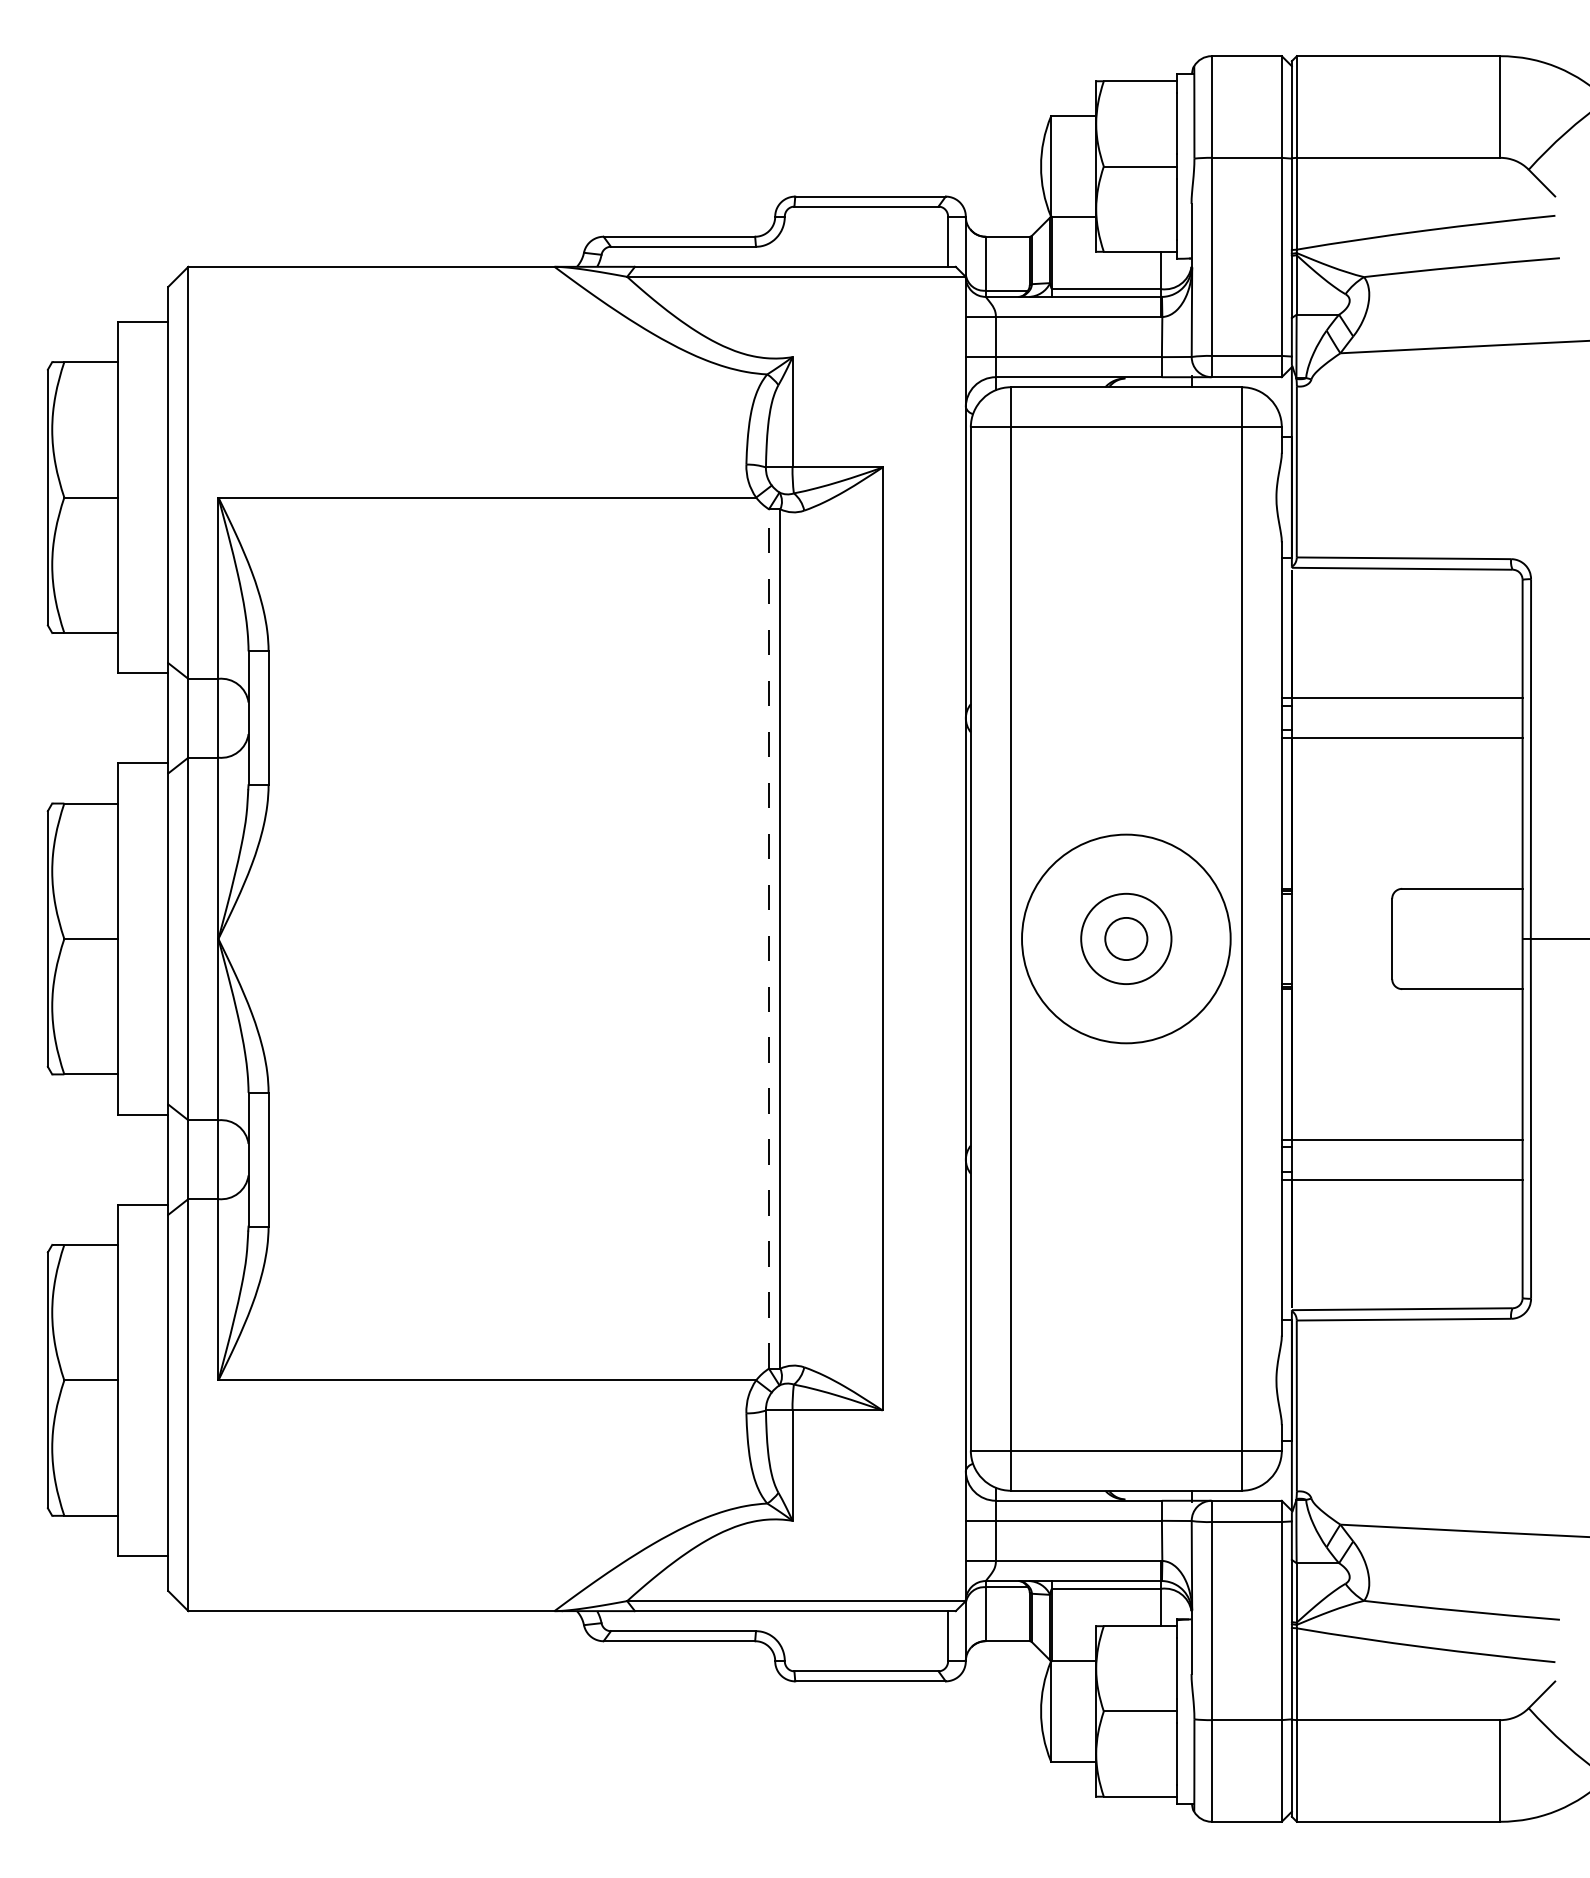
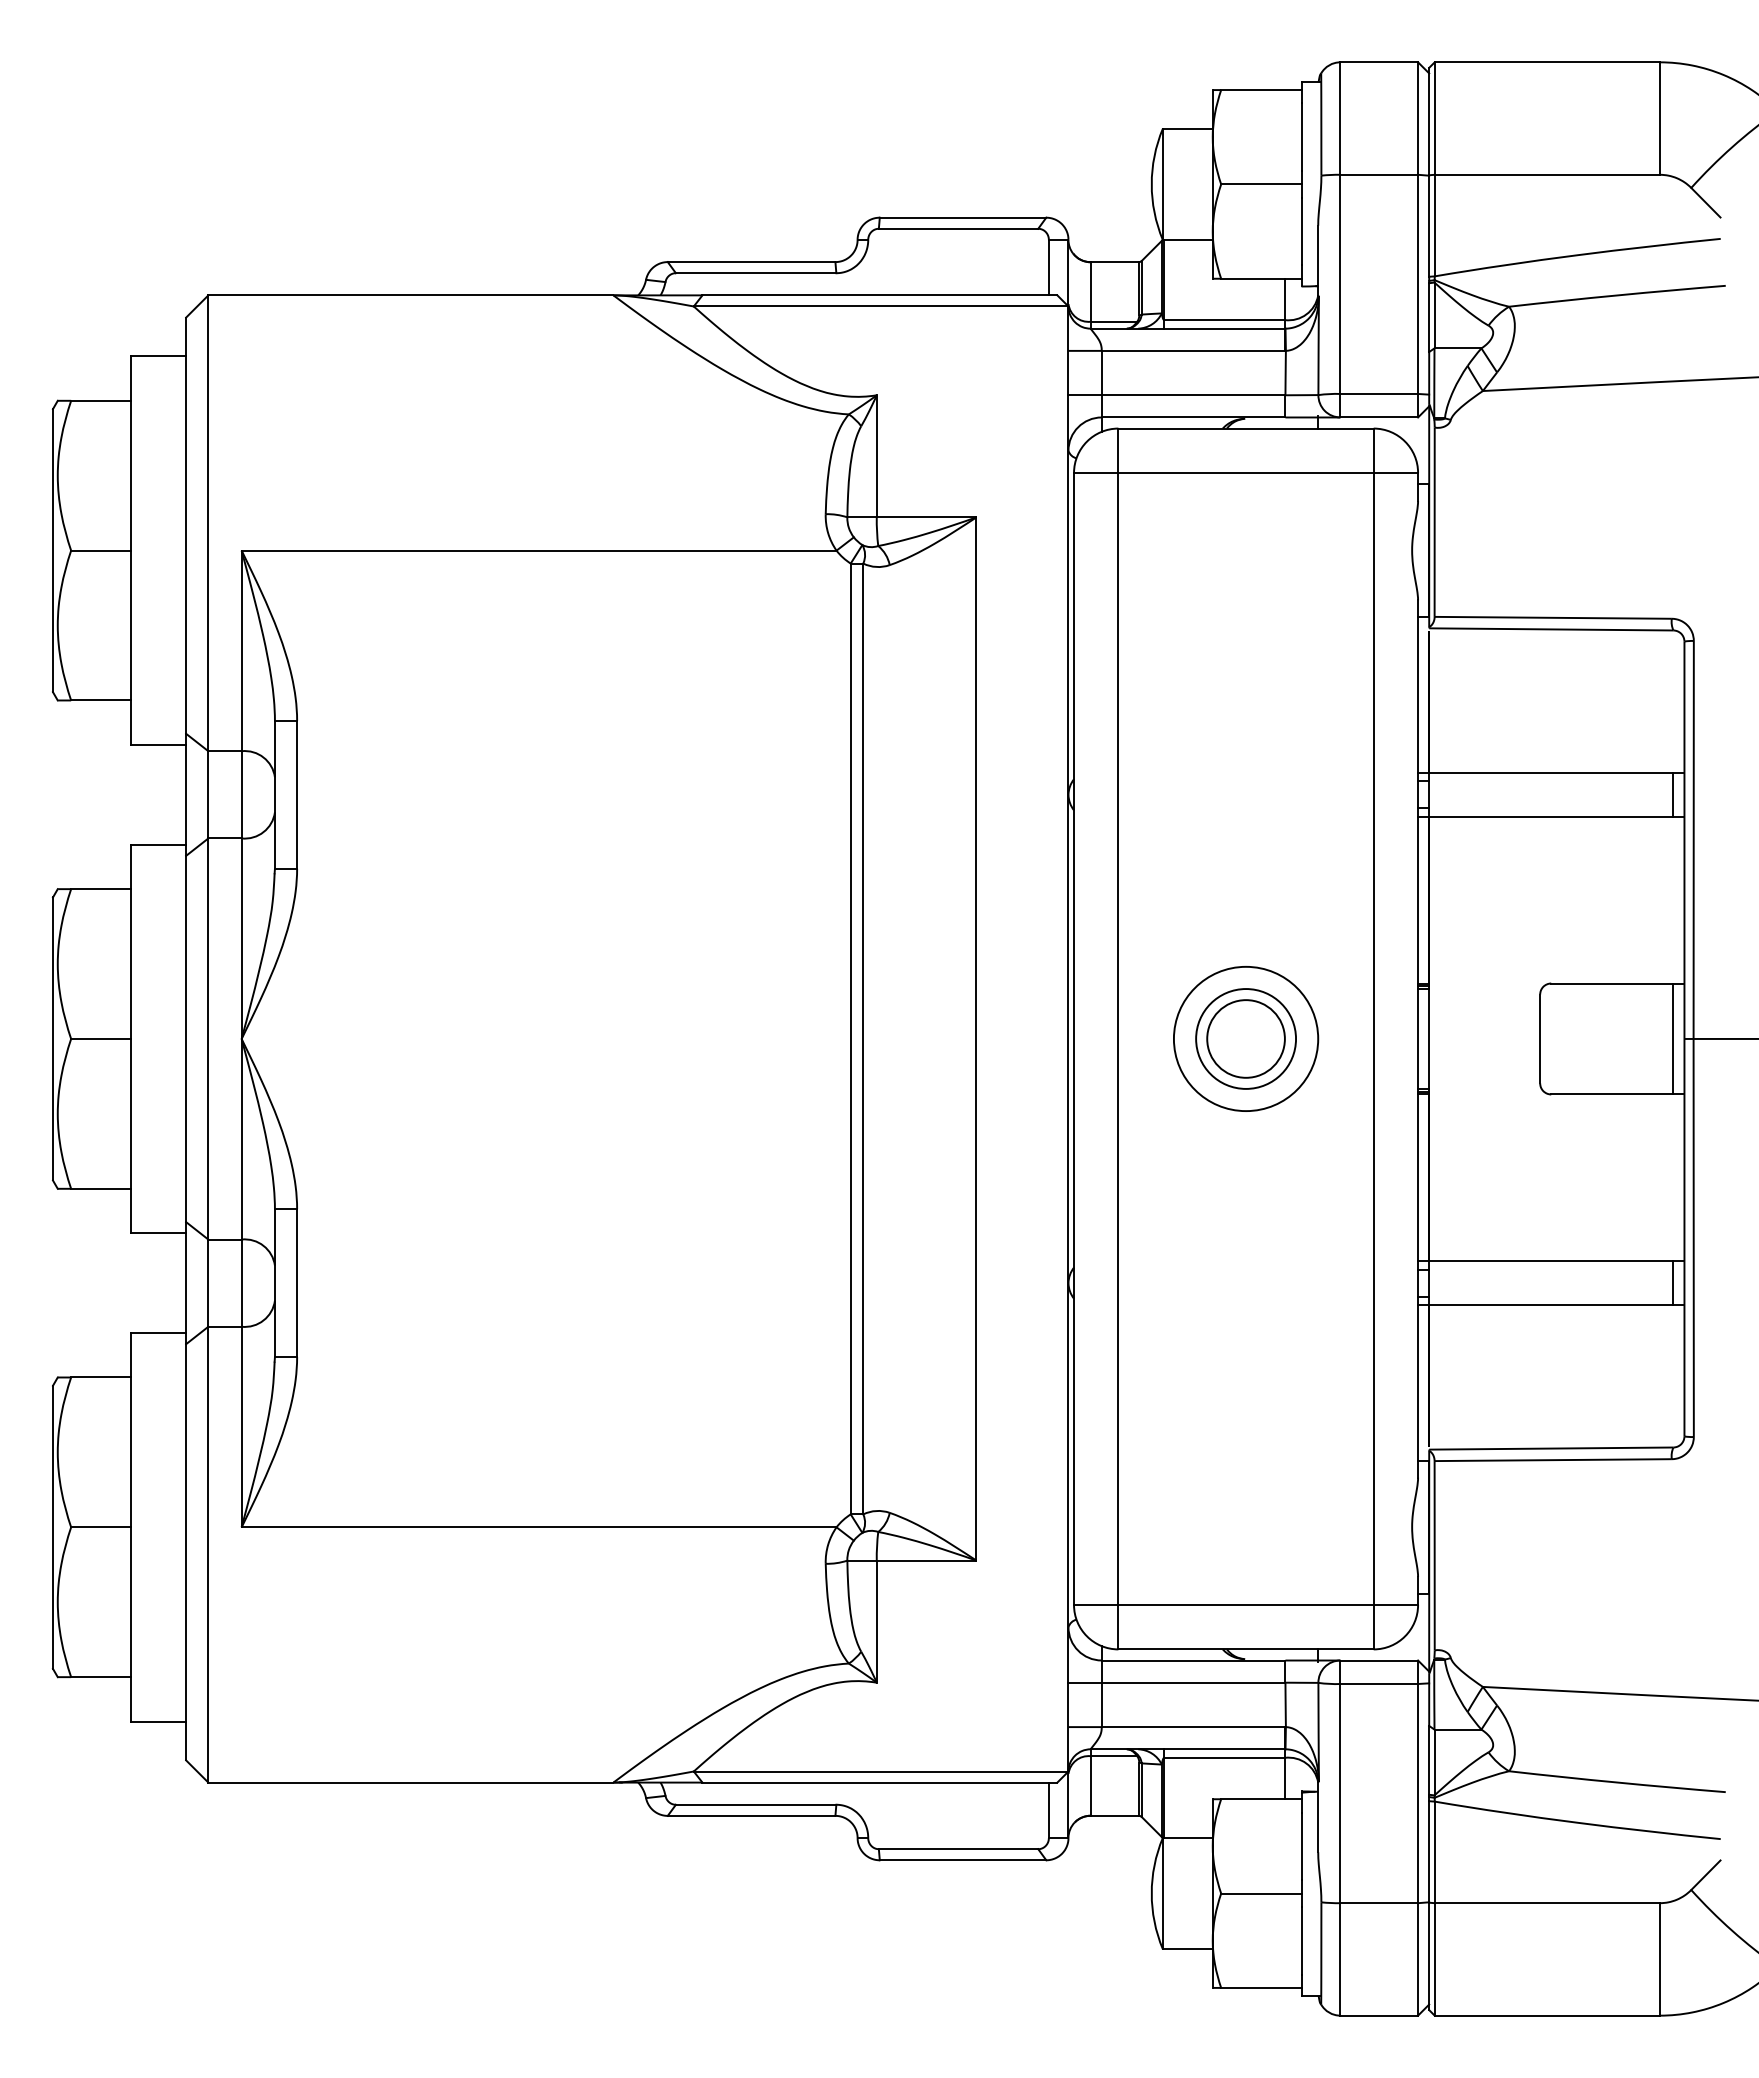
line: (1512, 717) -> (1673, 794), added
line: (768, 938) -> (850, 1038), dashed -> solid
circle: (1125, 938) -> (1245, 1038), size x0.62
circle: (1125, 938) -> (1245, 1038), size x1.67
line: (1512, 938) -> (1673, 1038), added
line: (1512, 1159) -> (1673, 1282), added

